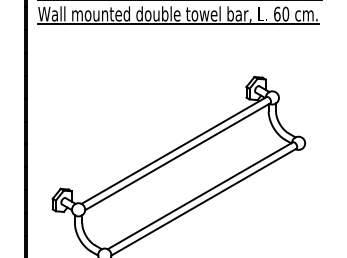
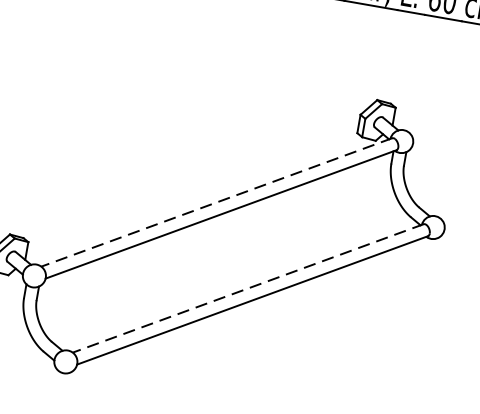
line: (174, 150) -> (217, 202), solid -> dashed
line: (200, 195) -> (248, 287), solid -> dashed

